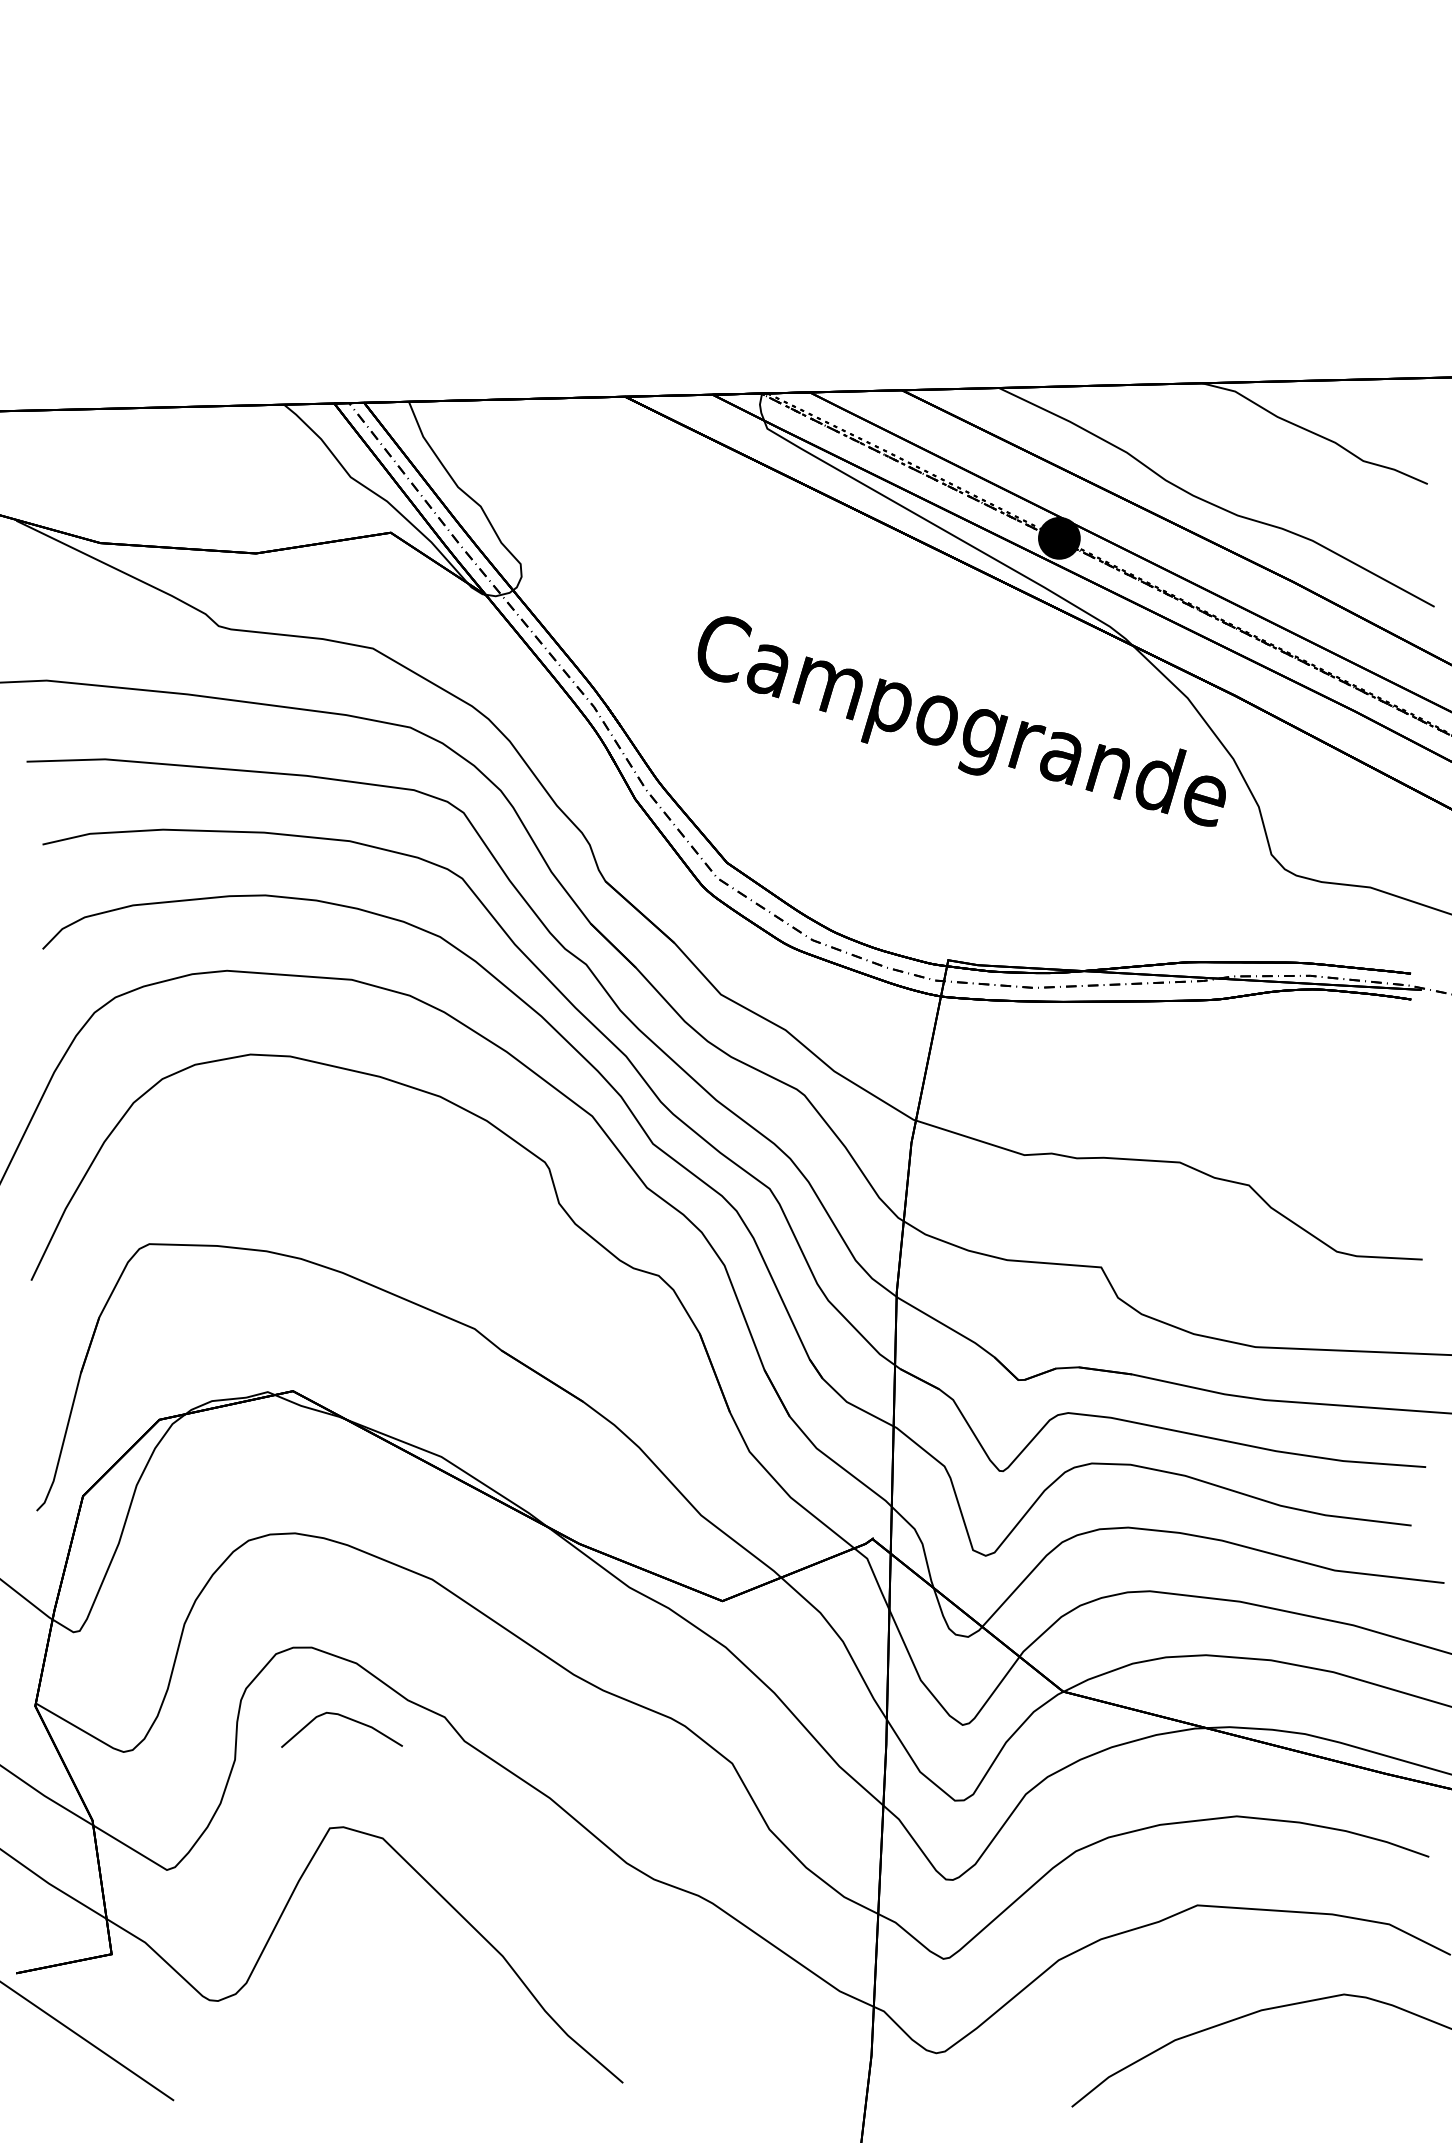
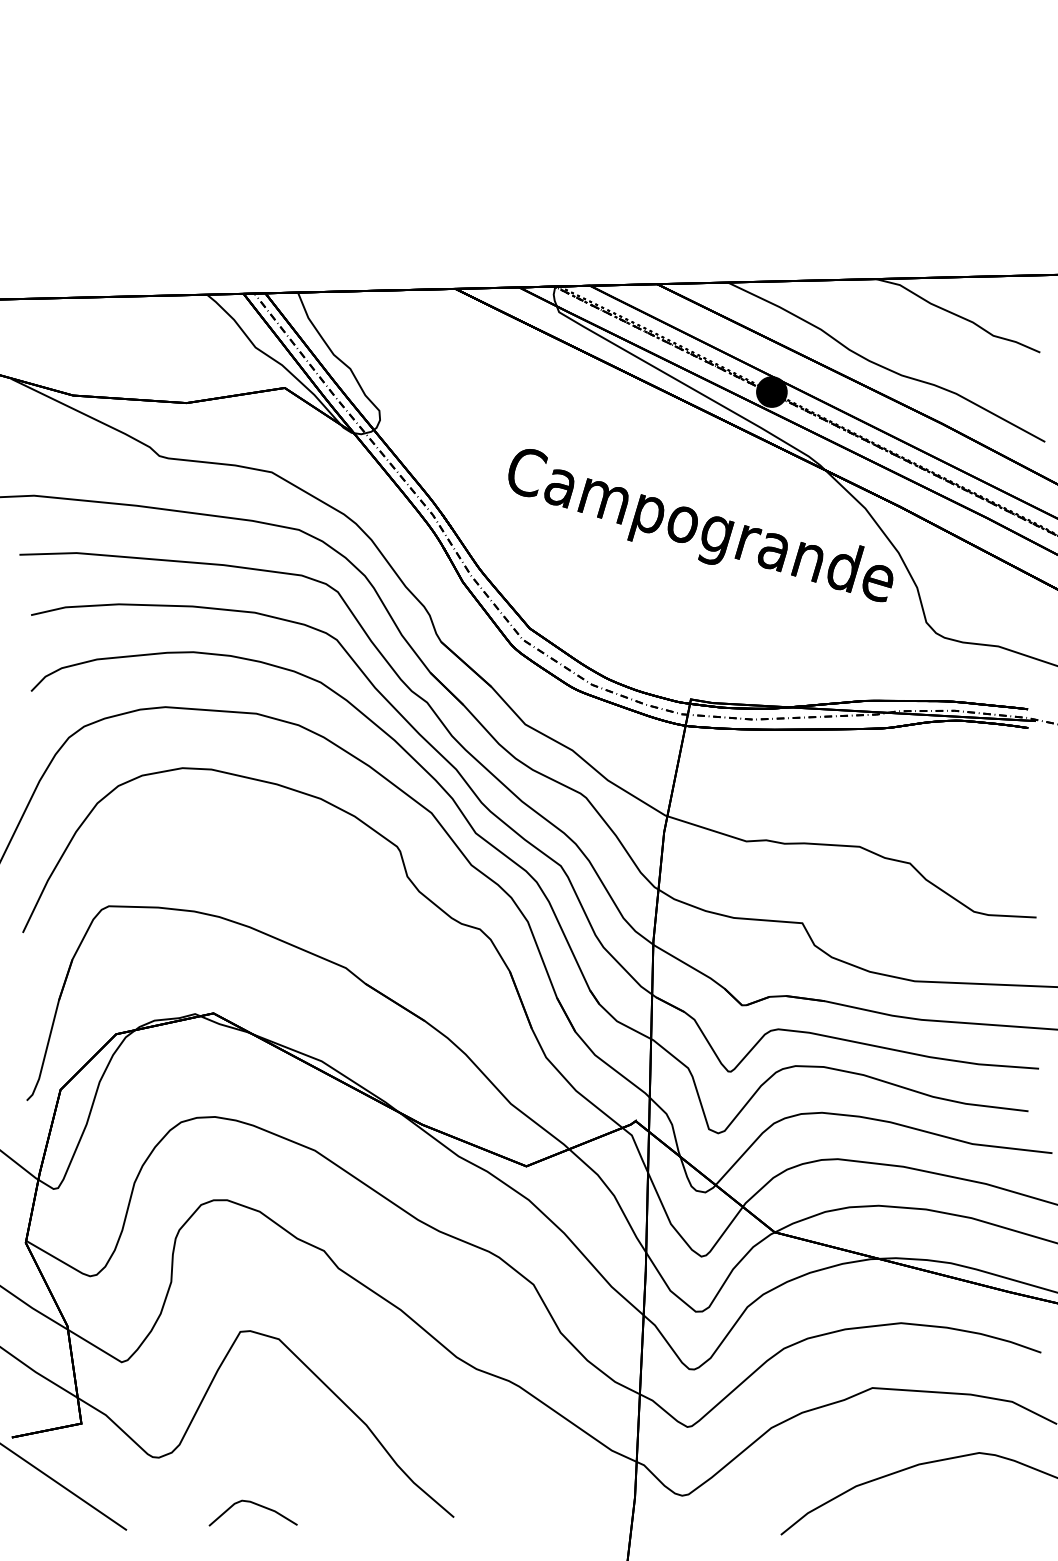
curve: (346, 1719) -> (256, 1505), moved

